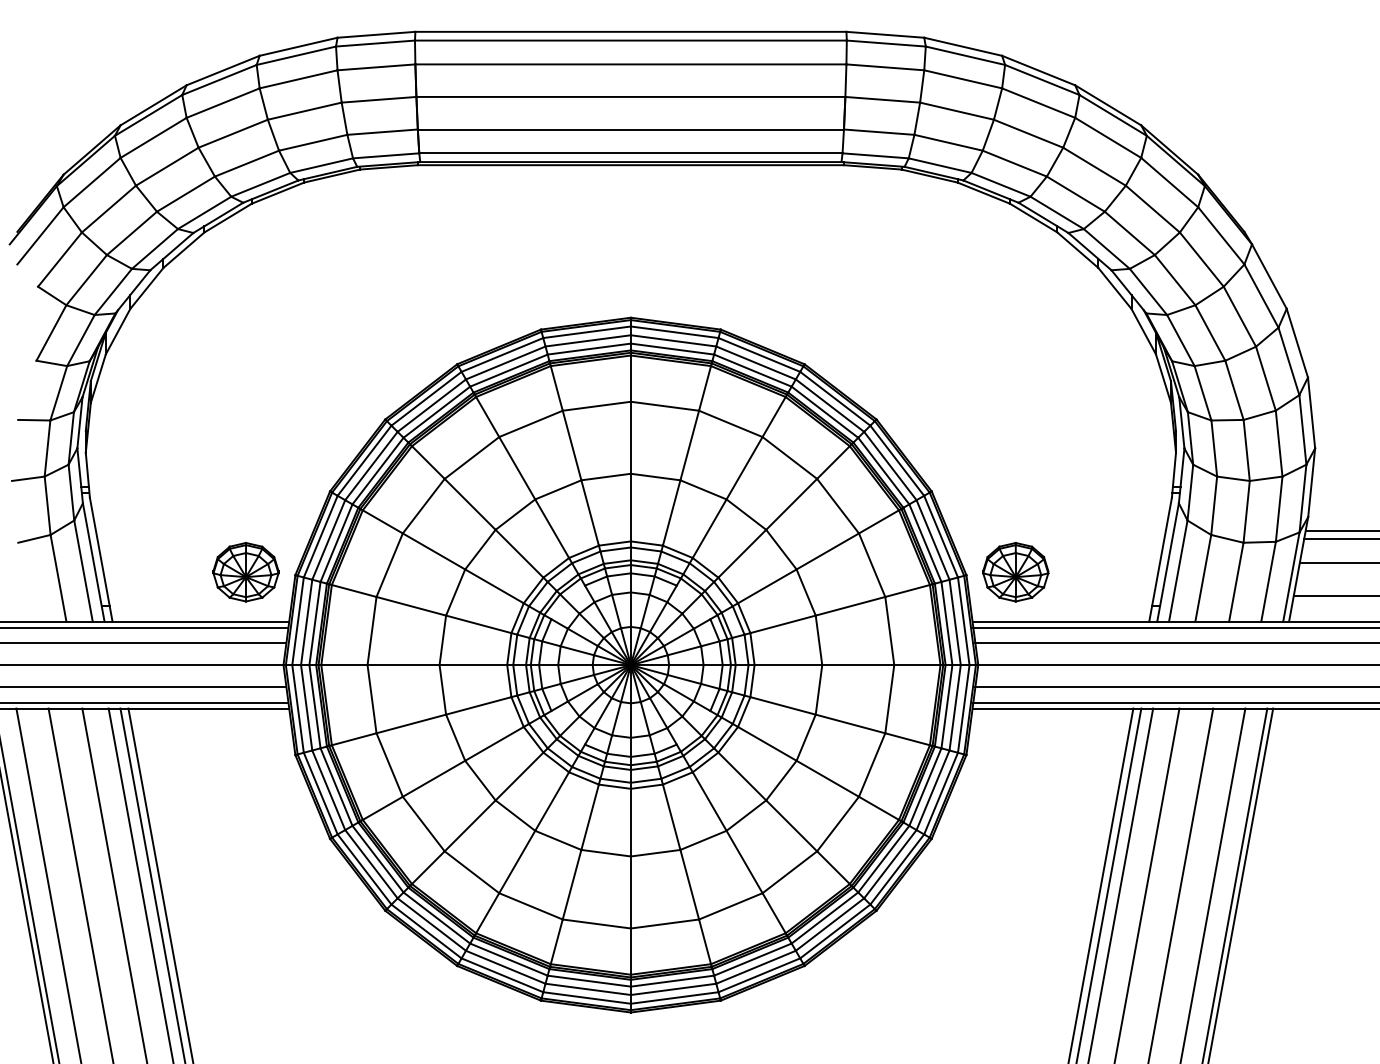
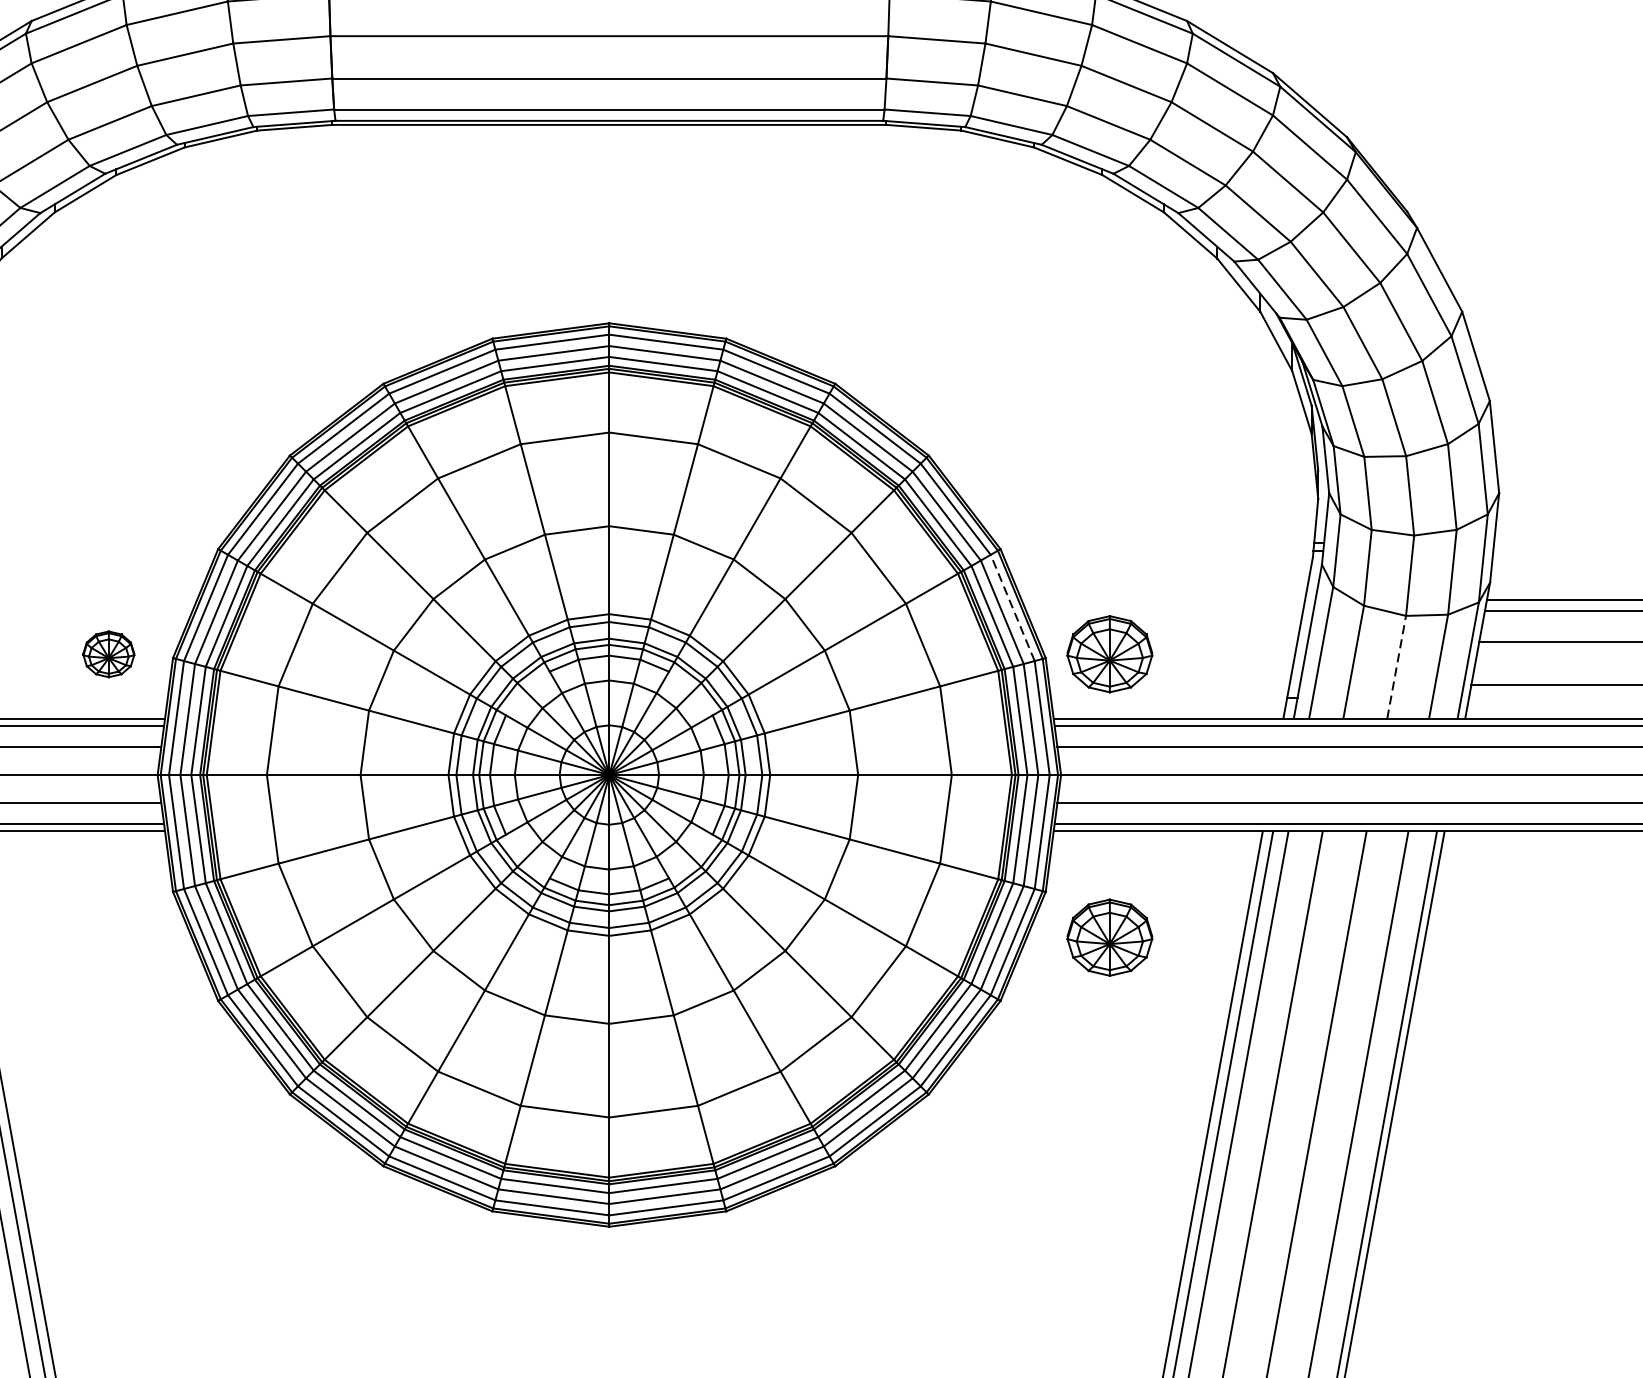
line: (940, 536) -> (1011, 607), solid -> dashed
part: (245, 572) -> (108, 654), size x0.6
line: (1236, 581) -> (1396, 666), solid -> dashed
part: (1015, 790) -> (1109, 938), added

